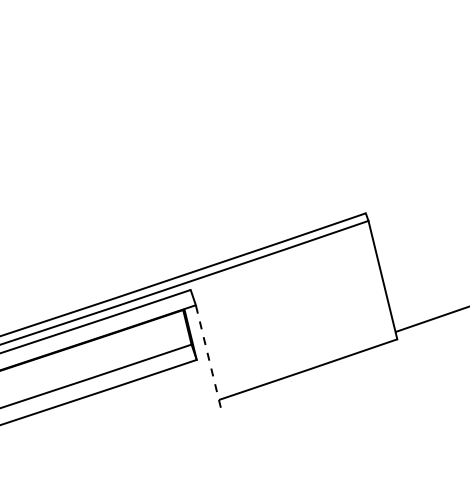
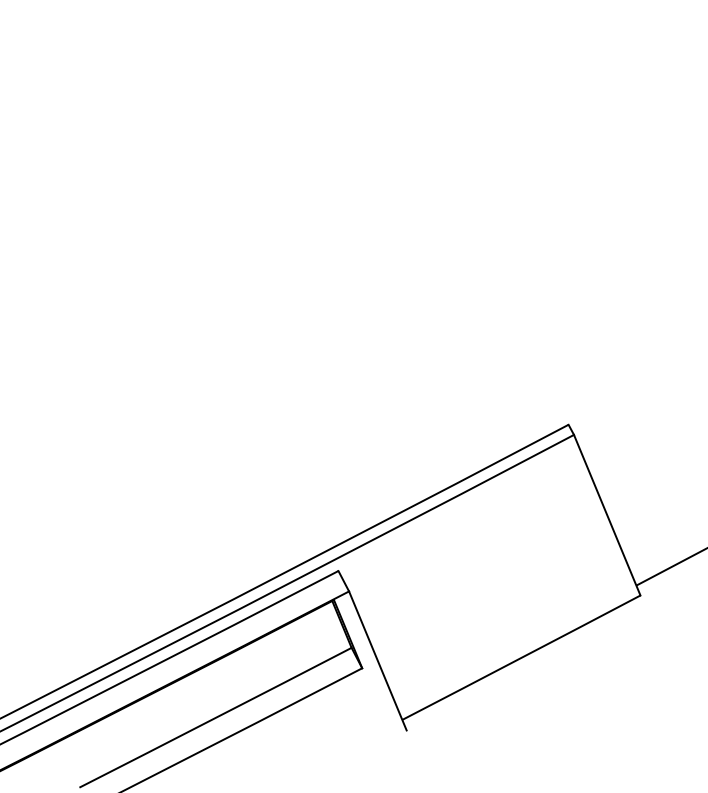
line: (208, 356) -> (377, 660), dashed -> solid

